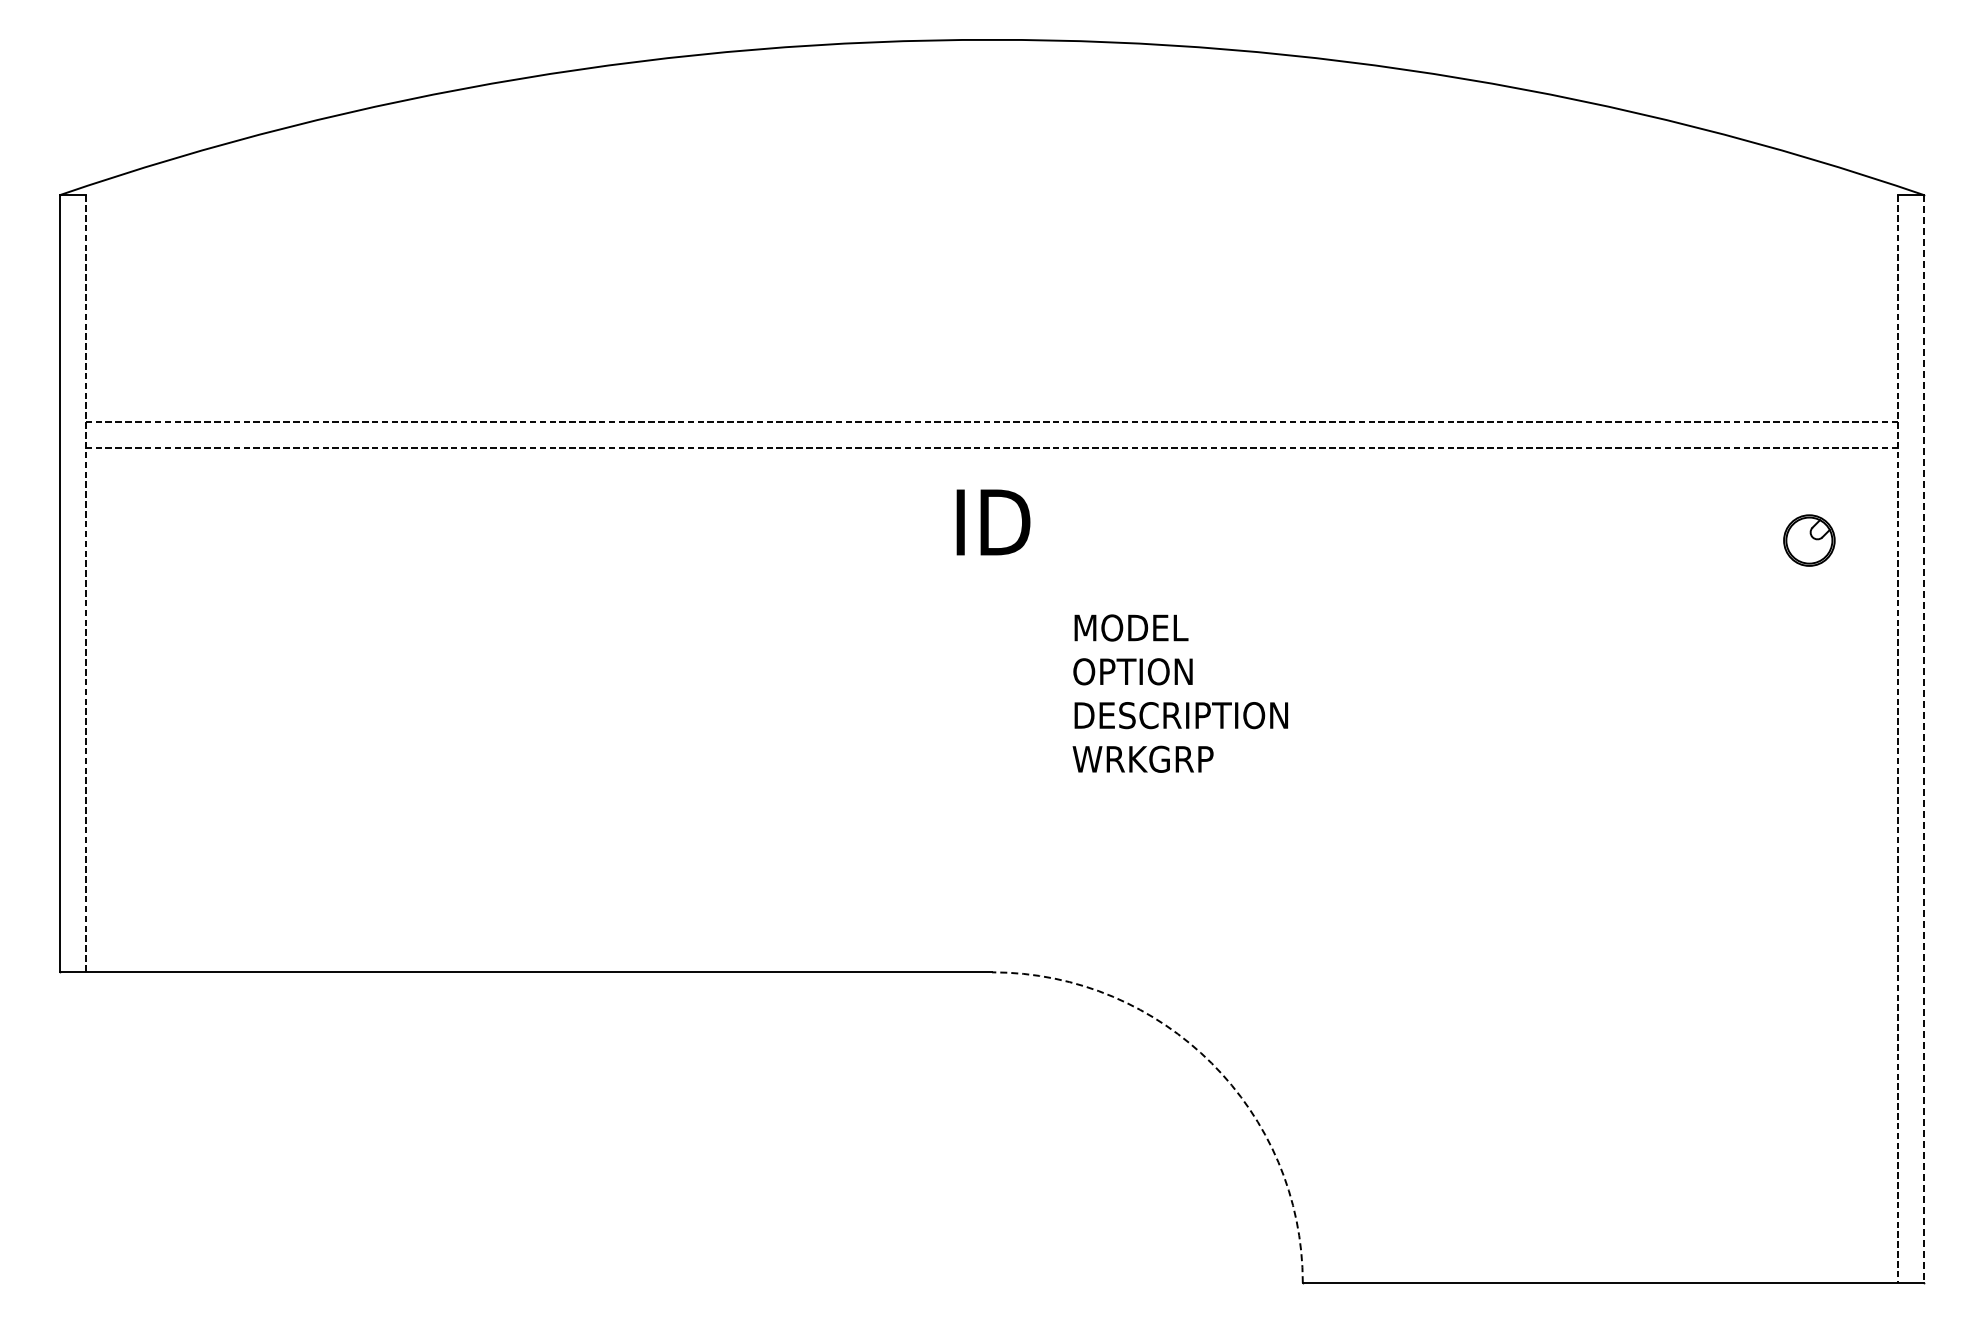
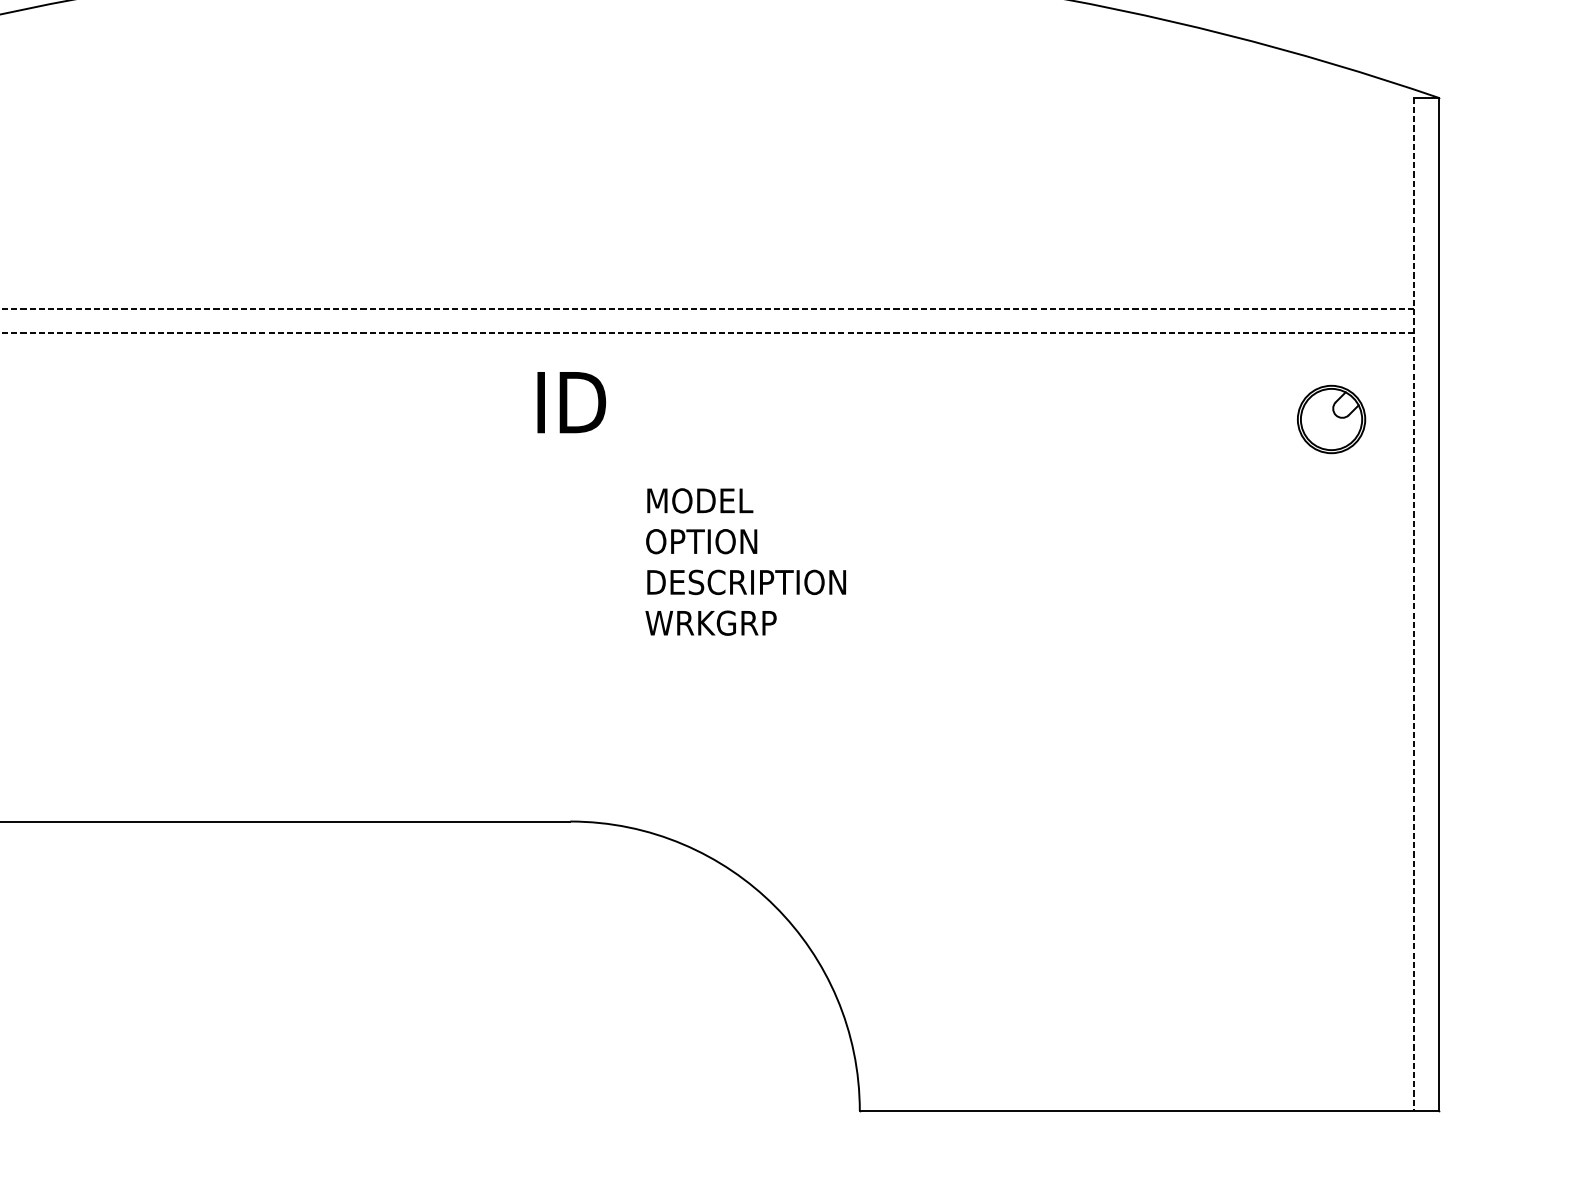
part: (1809, 540) -> (1331, 419), size x1.43
line: (1924, 739) -> (1438, 604), dashed -> solid
arc: (1211, 1063) -> (774, 906), dashed -> solid

